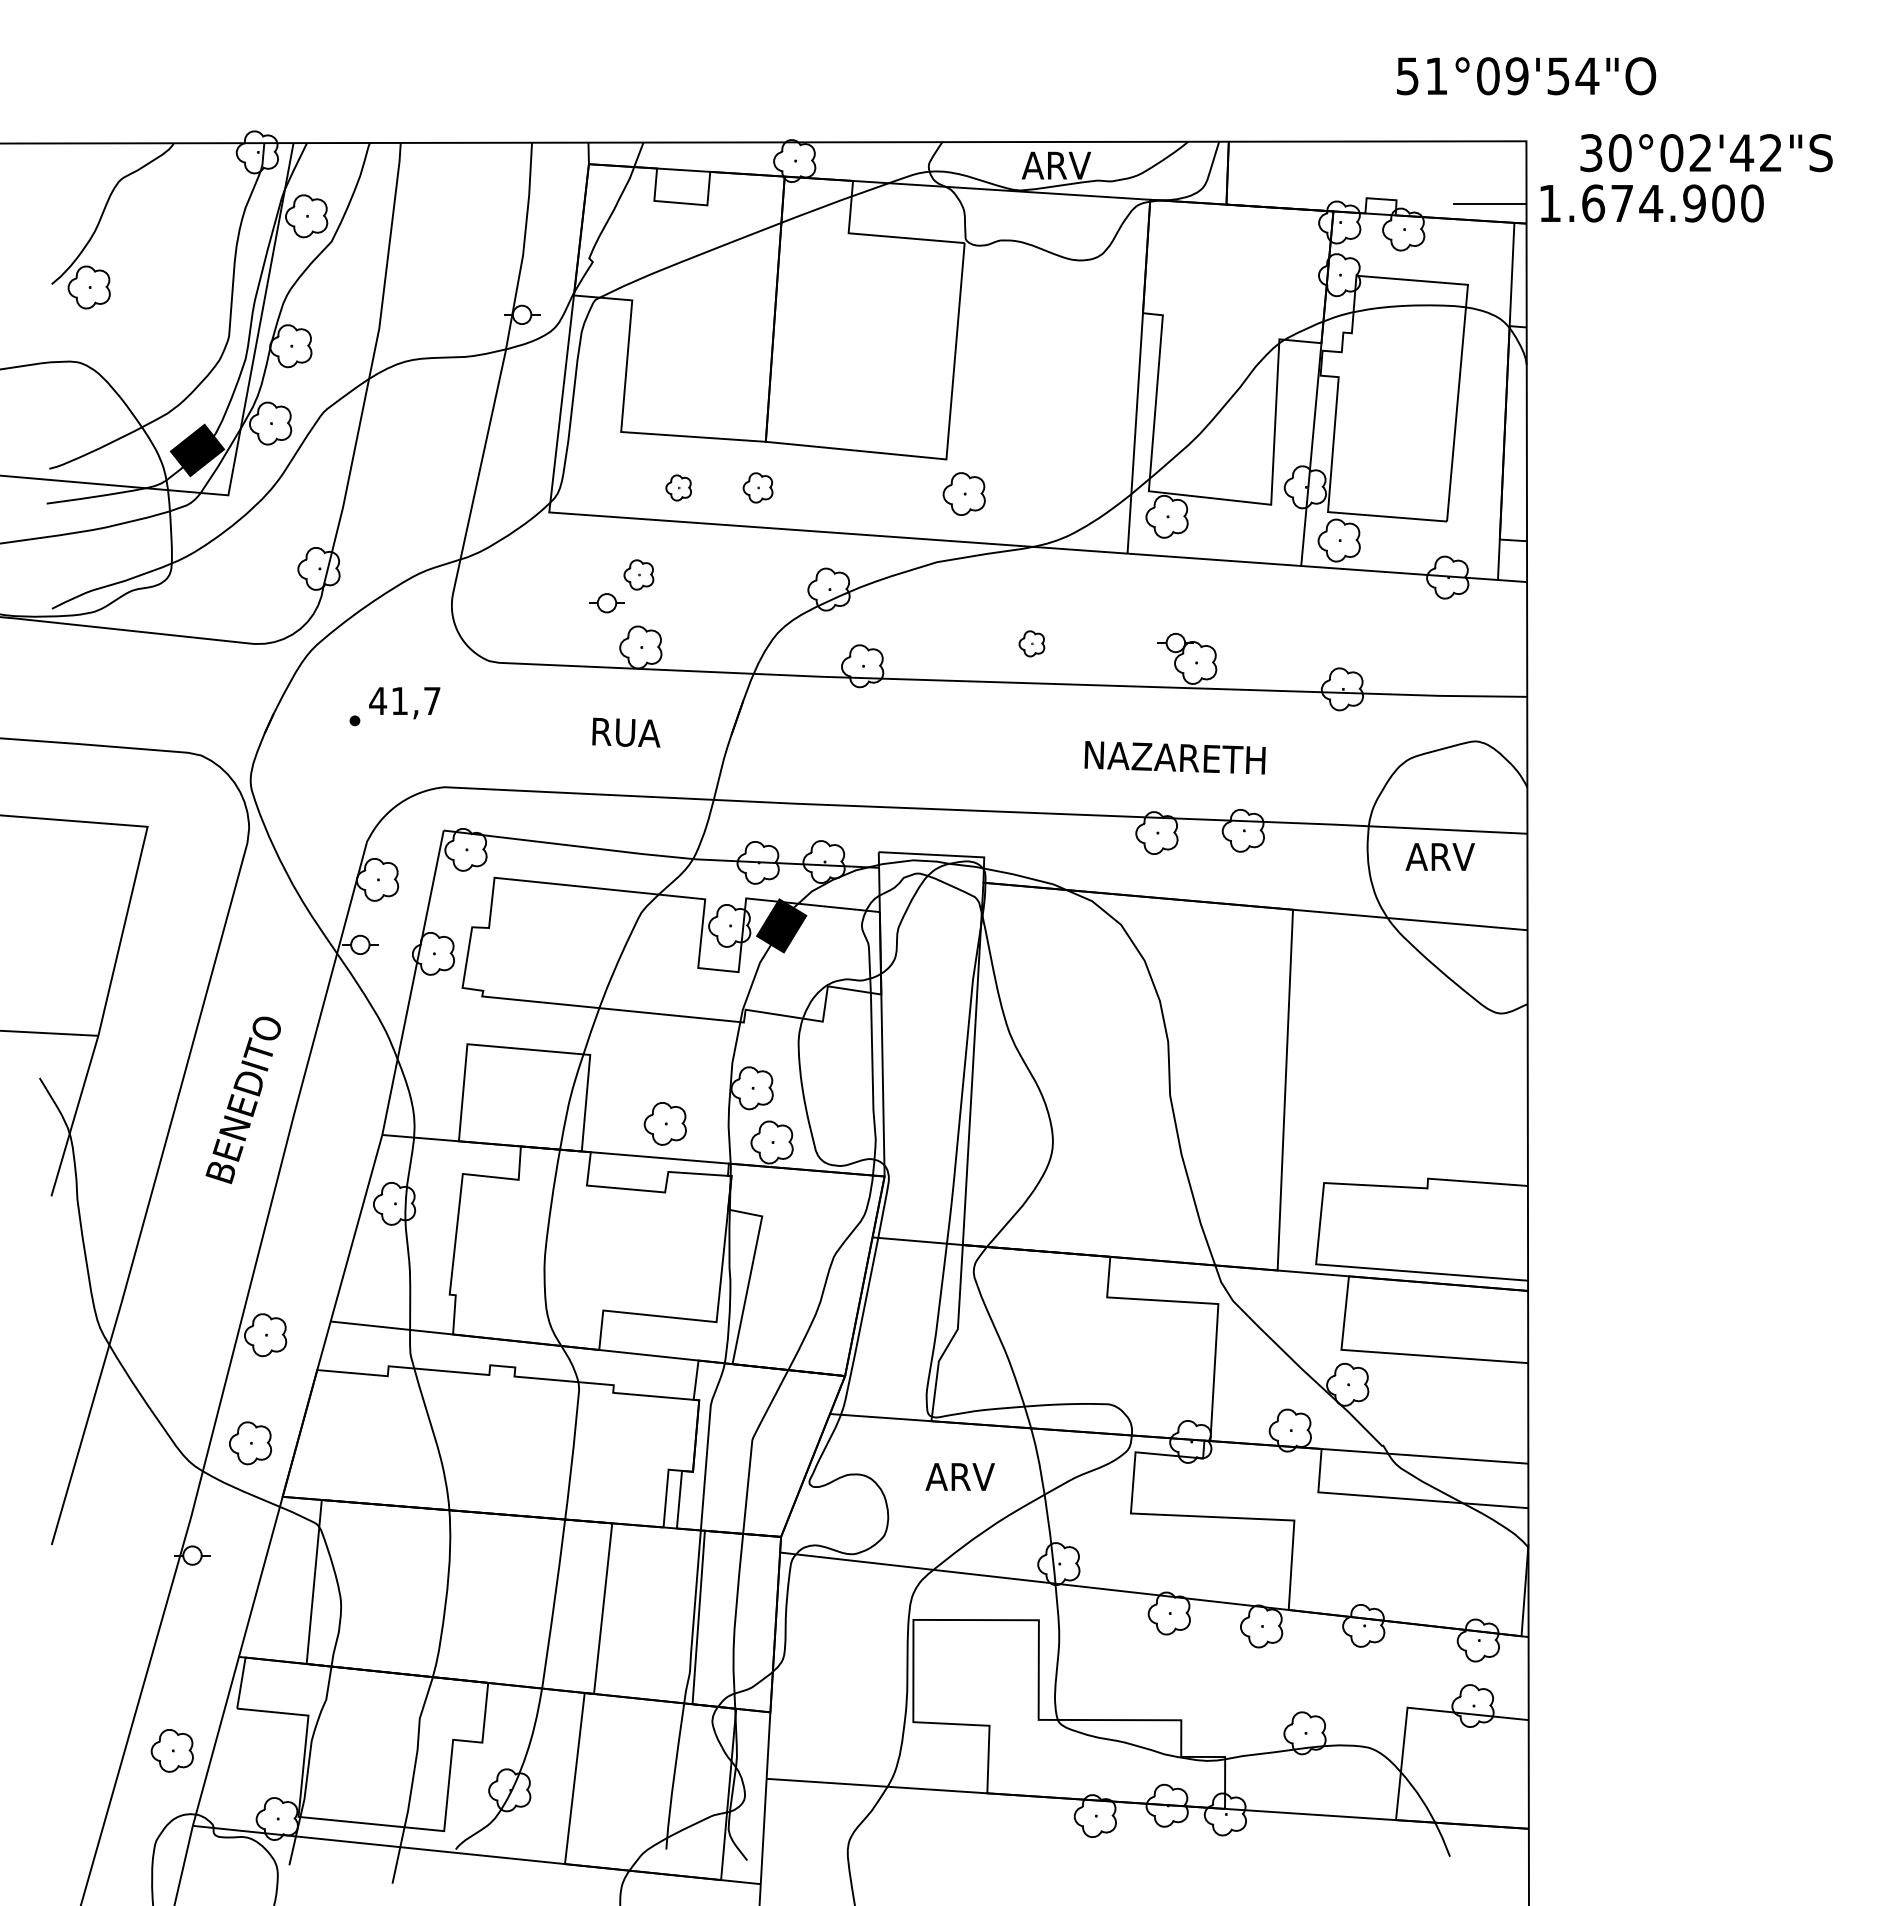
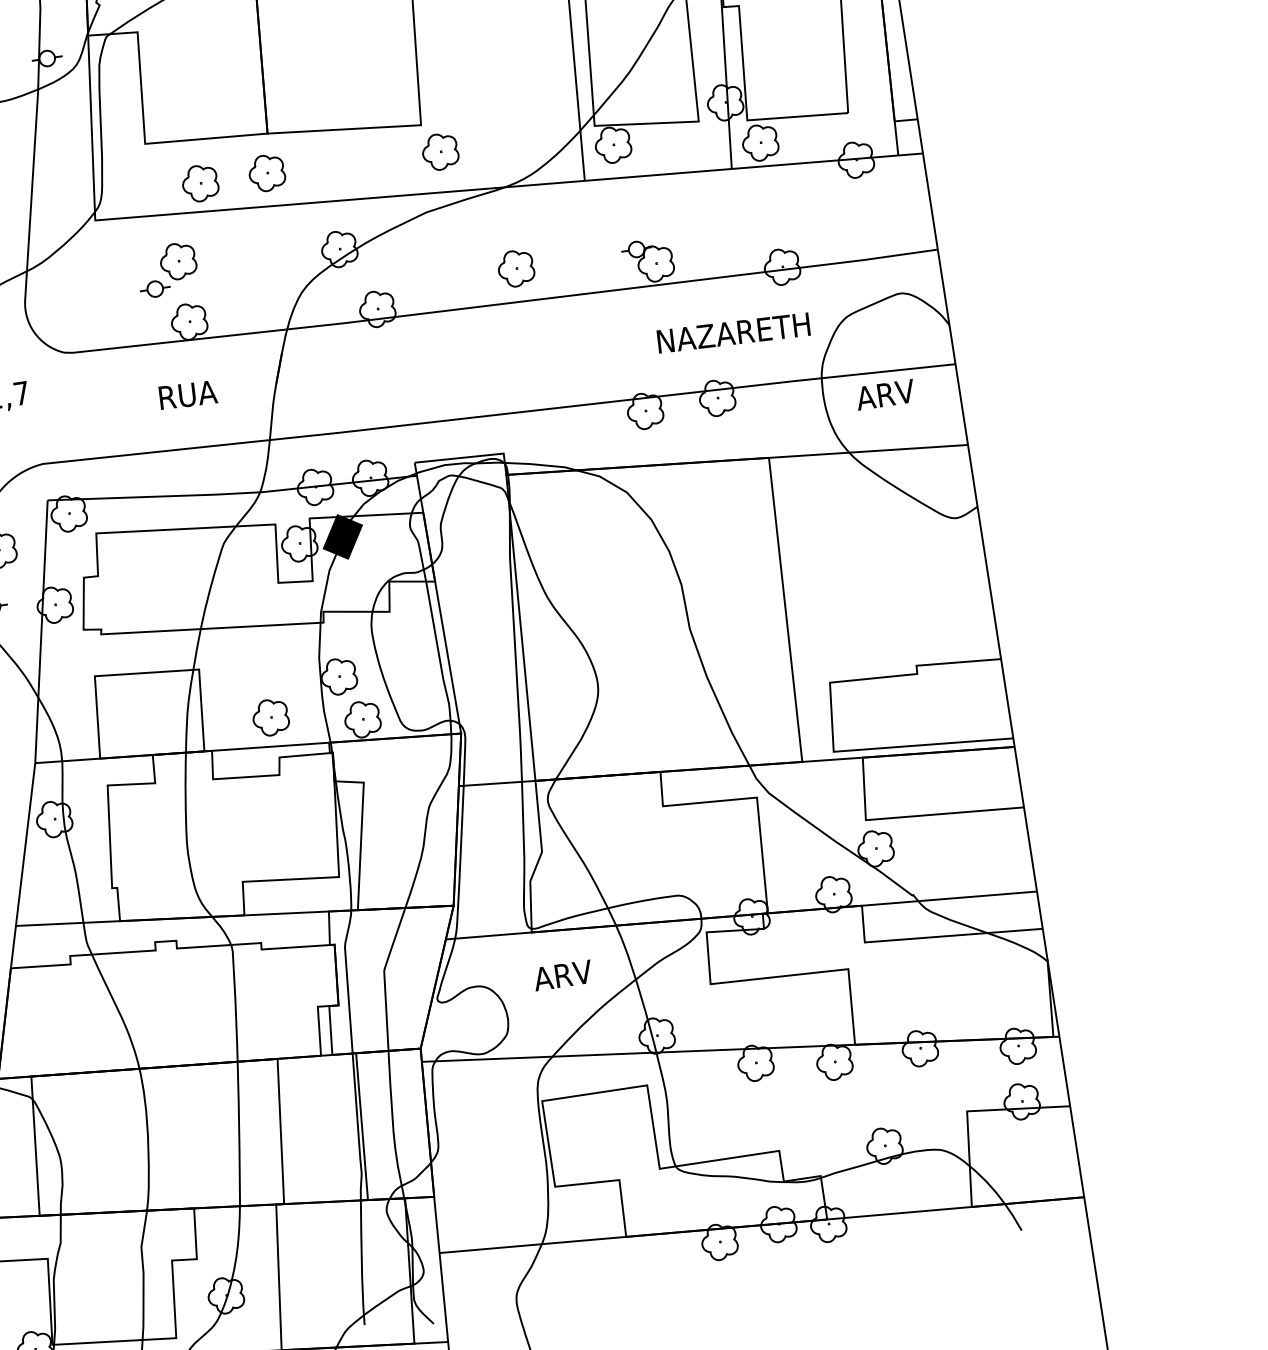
part: (678, 487) -> (200, 183), size x1.67
part: (757, 487) -> (266, 172), size x1.43
part: (638, 574) -> (177, 261), size x1.43
part: (1031, 643) -> (515, 268), size x1.67
text: (1174, 757) -> (733, 332), moved

